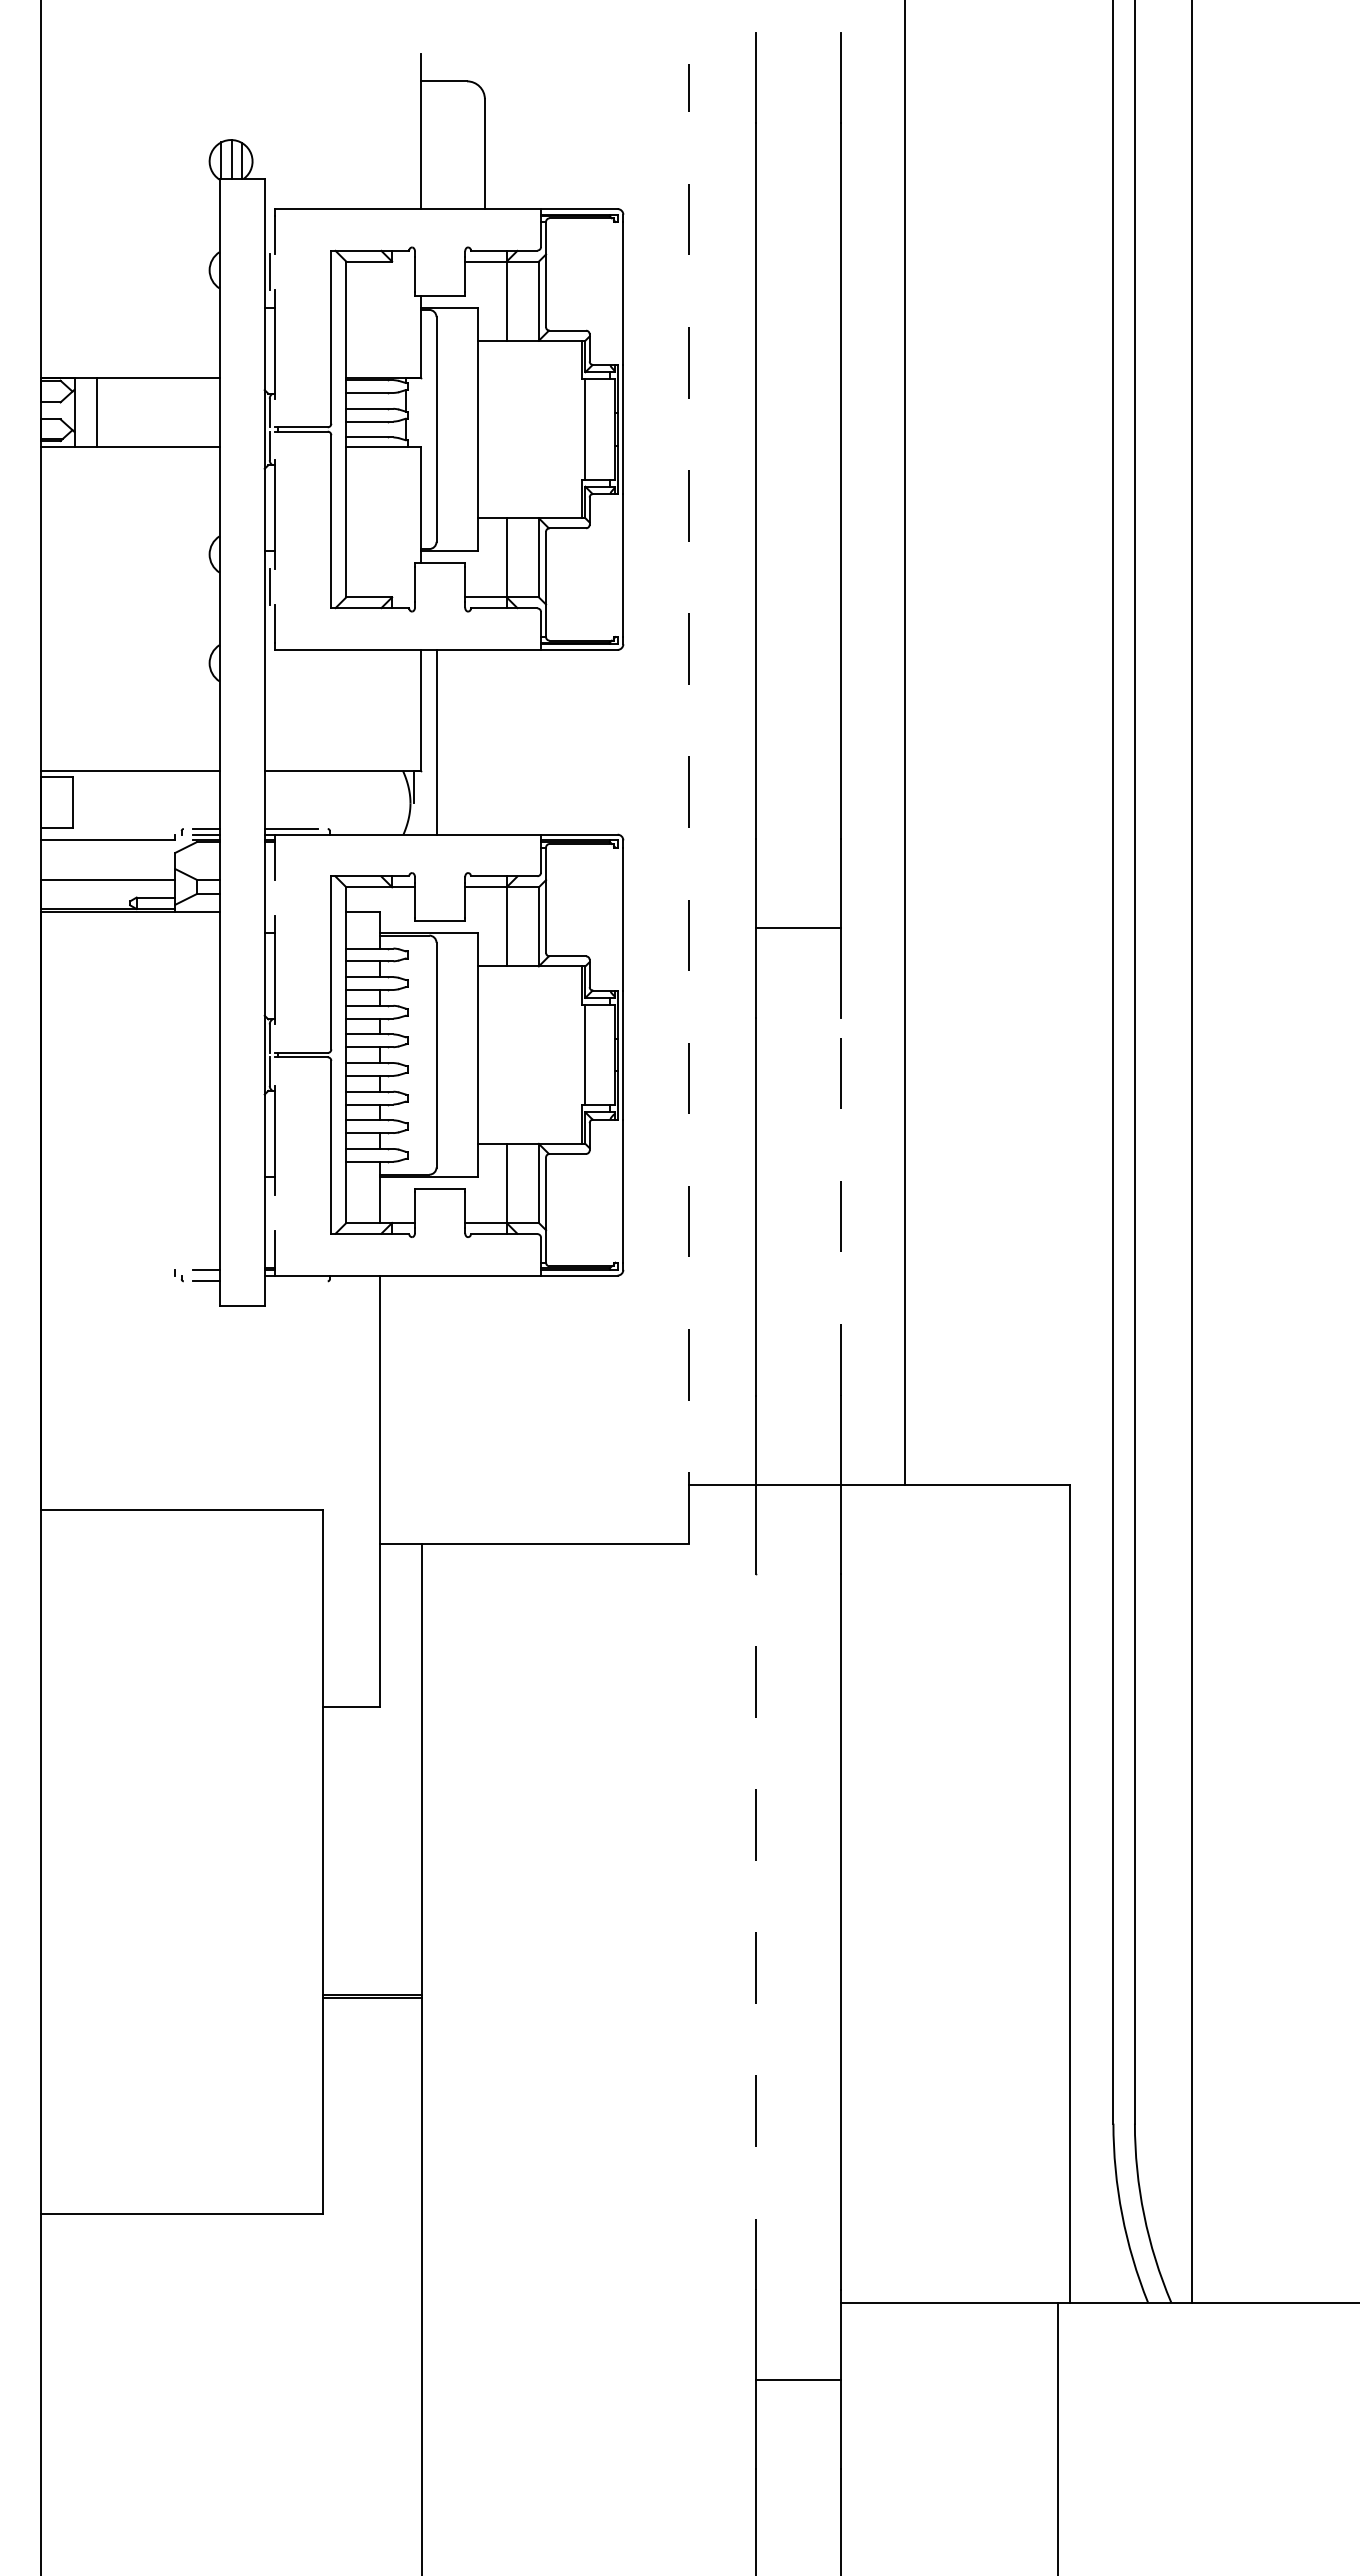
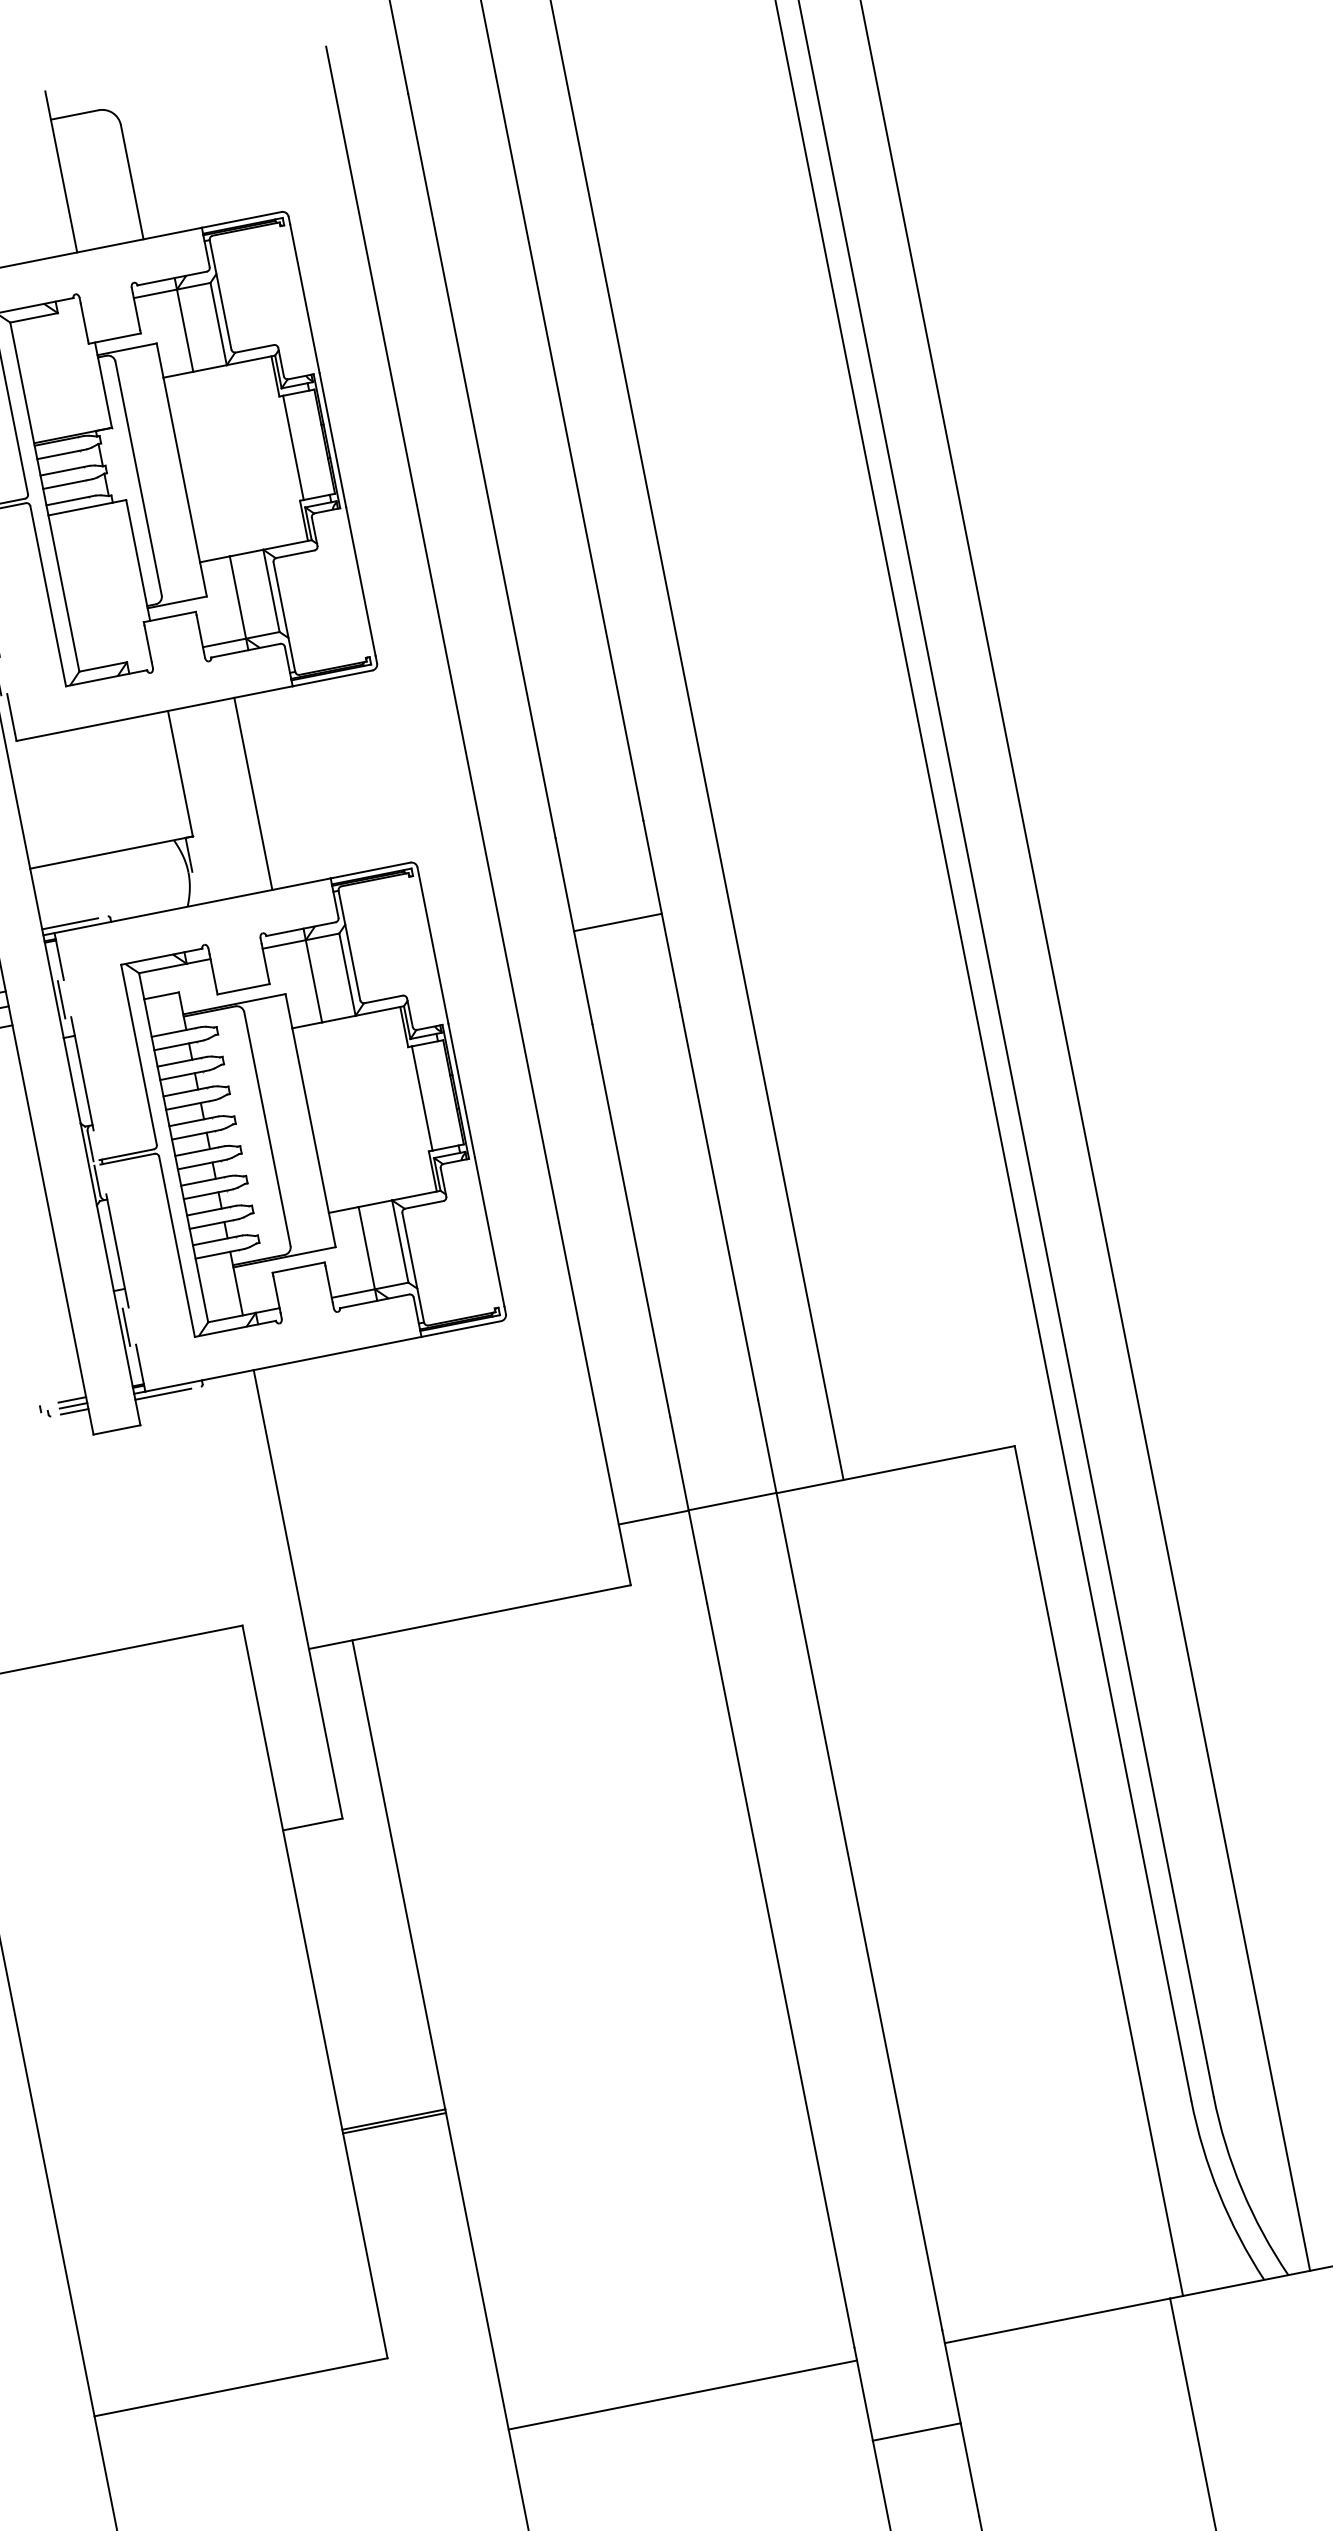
line: (436, 741) -> (252, 793), moved
line: (689, 803) -> (478, 815), dashed -> solid
line: (269, 897) -> (61, 999), added
line: (840, 1206) -> (718, 1203), dashed -> solid
line: (269, 1212) -> (126, 1327), added
line: (206, 1275) -> (73, 1405), added
line: (291, 1281) -> (163, 1394), added
line: (756, 1932) -> (780, 1975), dashed -> solid
line: (588, 2302) -> (682, 2395), added

